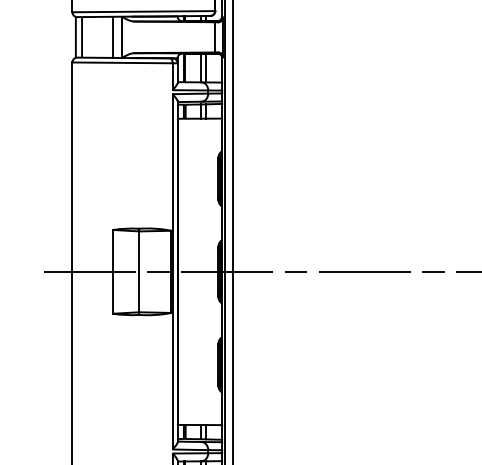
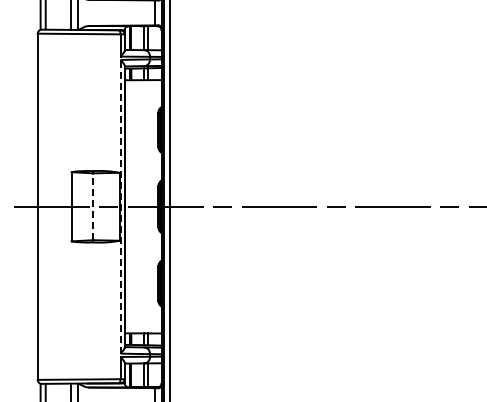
line: (139, 271) -> (93, 206), solid -> dashed
line: (172, 271) -> (120, 206), solid -> dashed

